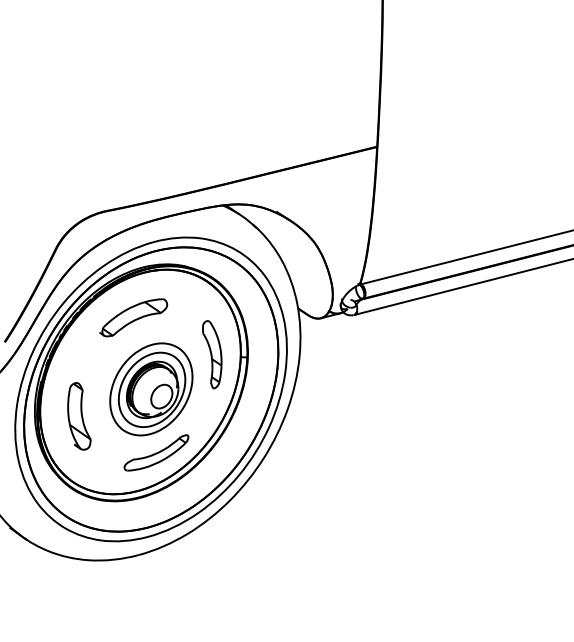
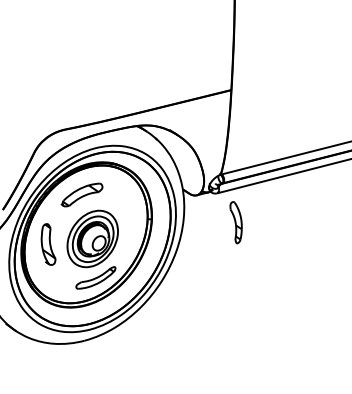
part: (211, 354) -> (235, 222), moved
part: (79, 416) -> (48, 244), moved

